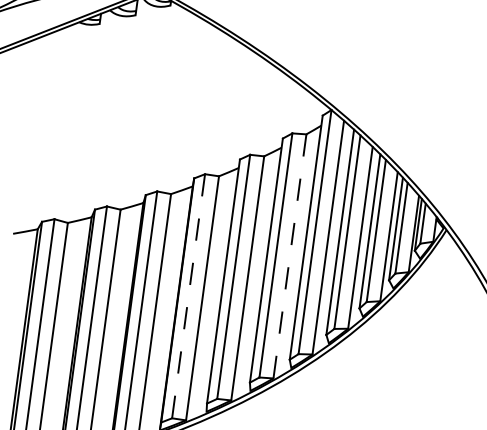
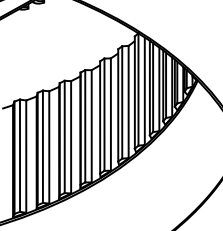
line: (289, 257) -> (128, 102), dashed -> solid
line: (189, 296) -> (85, 126), dashed -> solid

